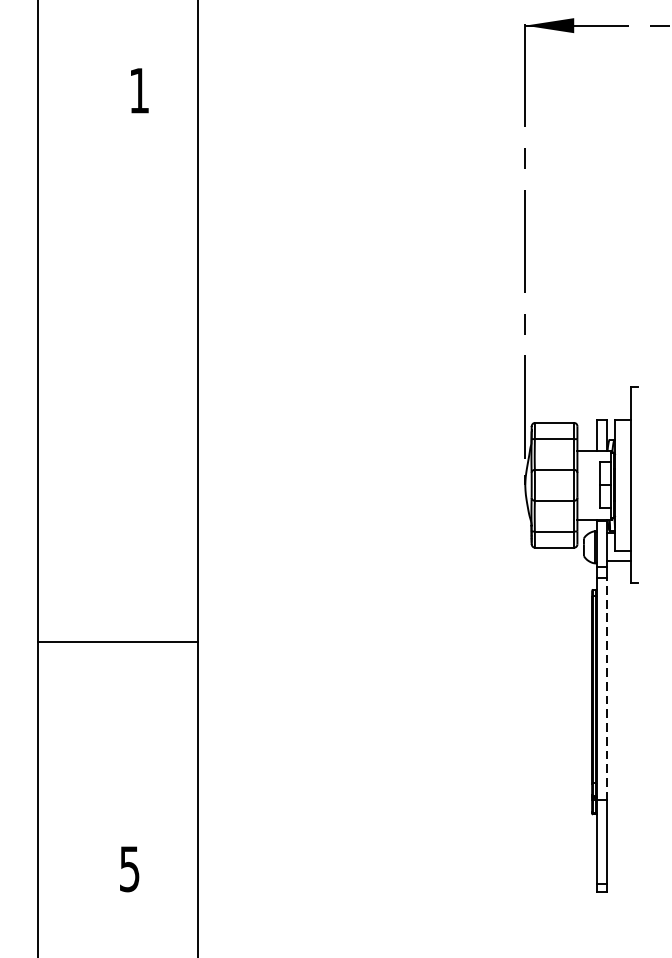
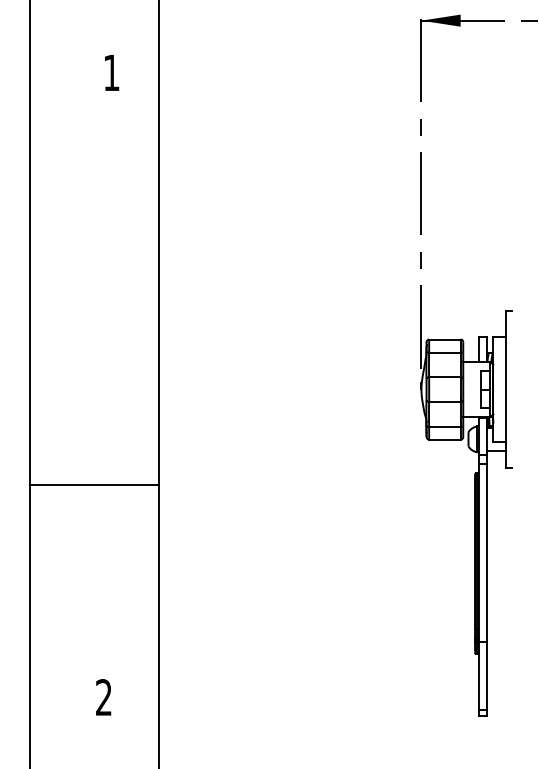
line: (117, 642) -> (94, 485), moved
line: (606, 688) -> (486, 552), dashed -> solid
text: (129, 868) -> (103, 697), 5 -> 2

